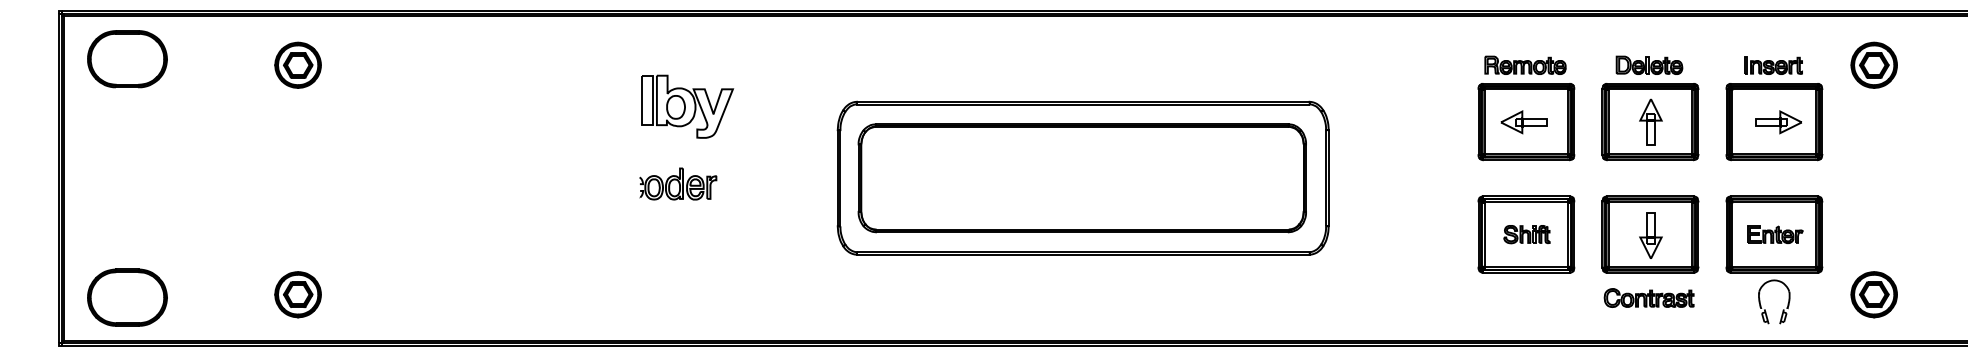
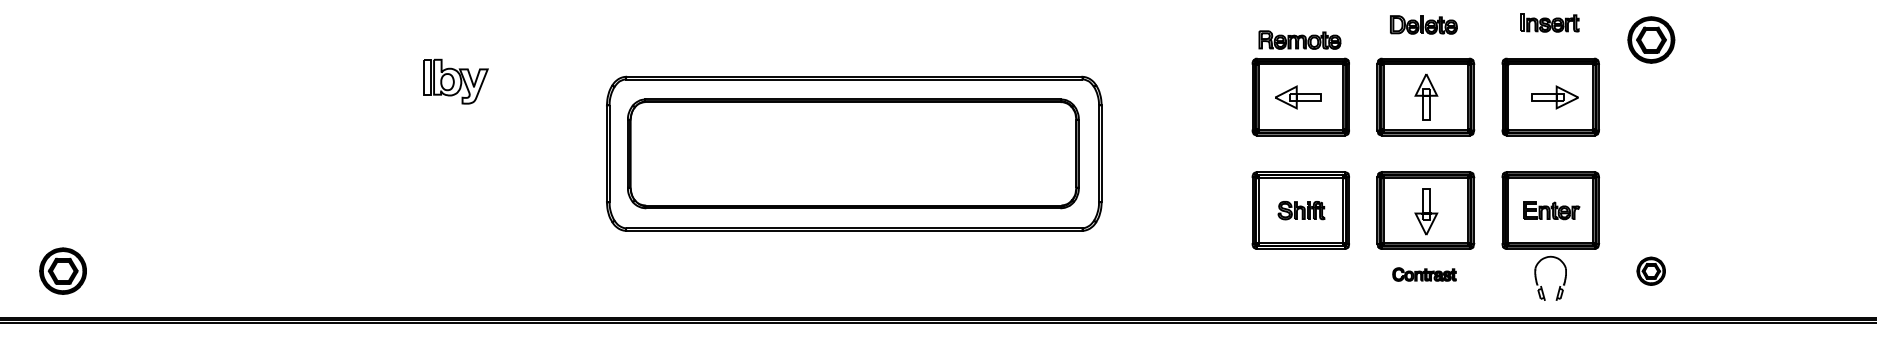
part: (297, 64) -> (62, 39), removed
part: (1649, 64) -> (1423, 24), moved
part: (1773, 65) -> (1549, 23), moved
part: (687, 106) -> (455, 81), size x0.7
part: (678, 183) -> (446, 159), removed
part: (1873, 294) -> (1650, 270), size x0.6
part: (1648, 297) -> (1423, 274), size x0.7

